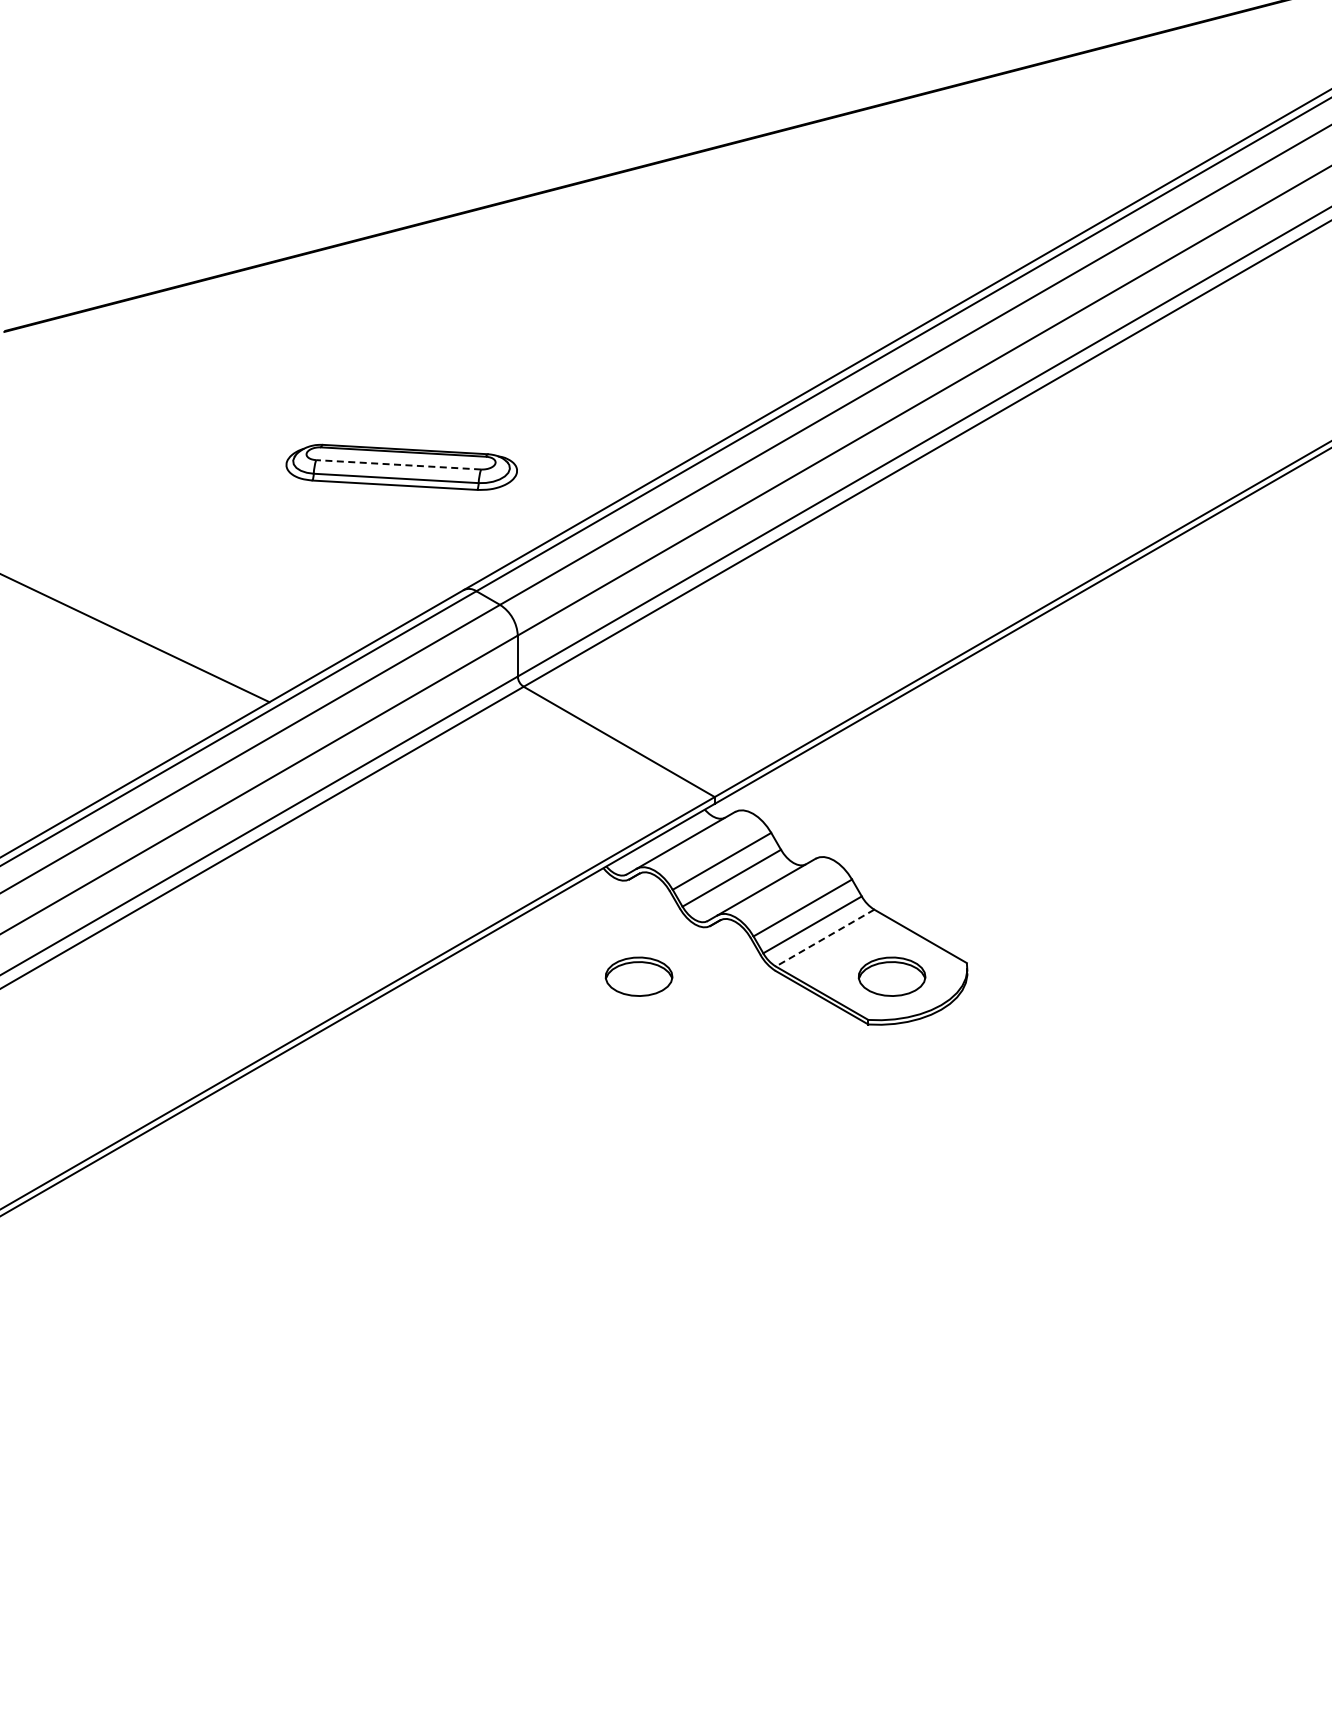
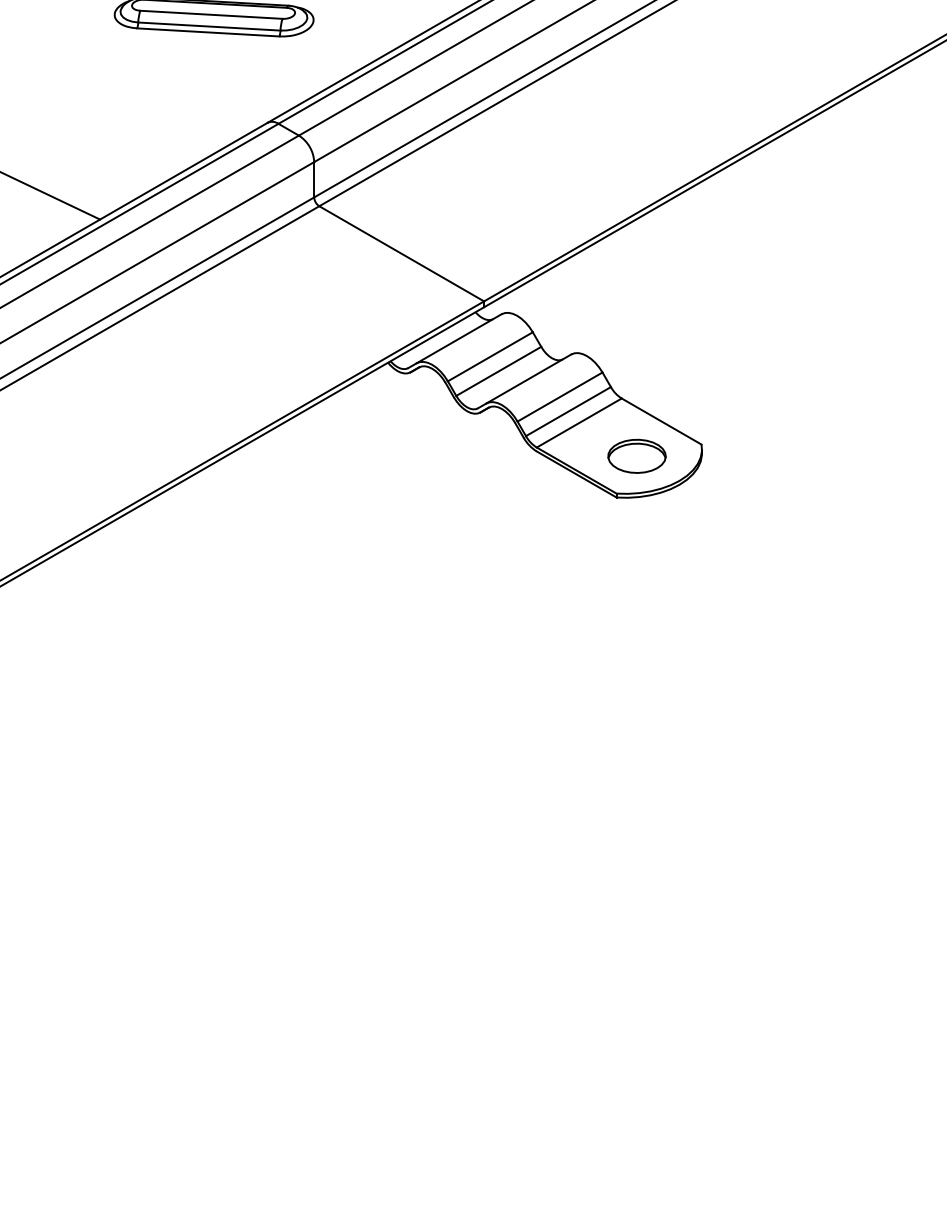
line: (398, 464) -> (211, 14), dashed -> solid
line: (825, 938) -> (579, 423), dashed -> solid
part: (638, 976) -> (418, 456), removed

